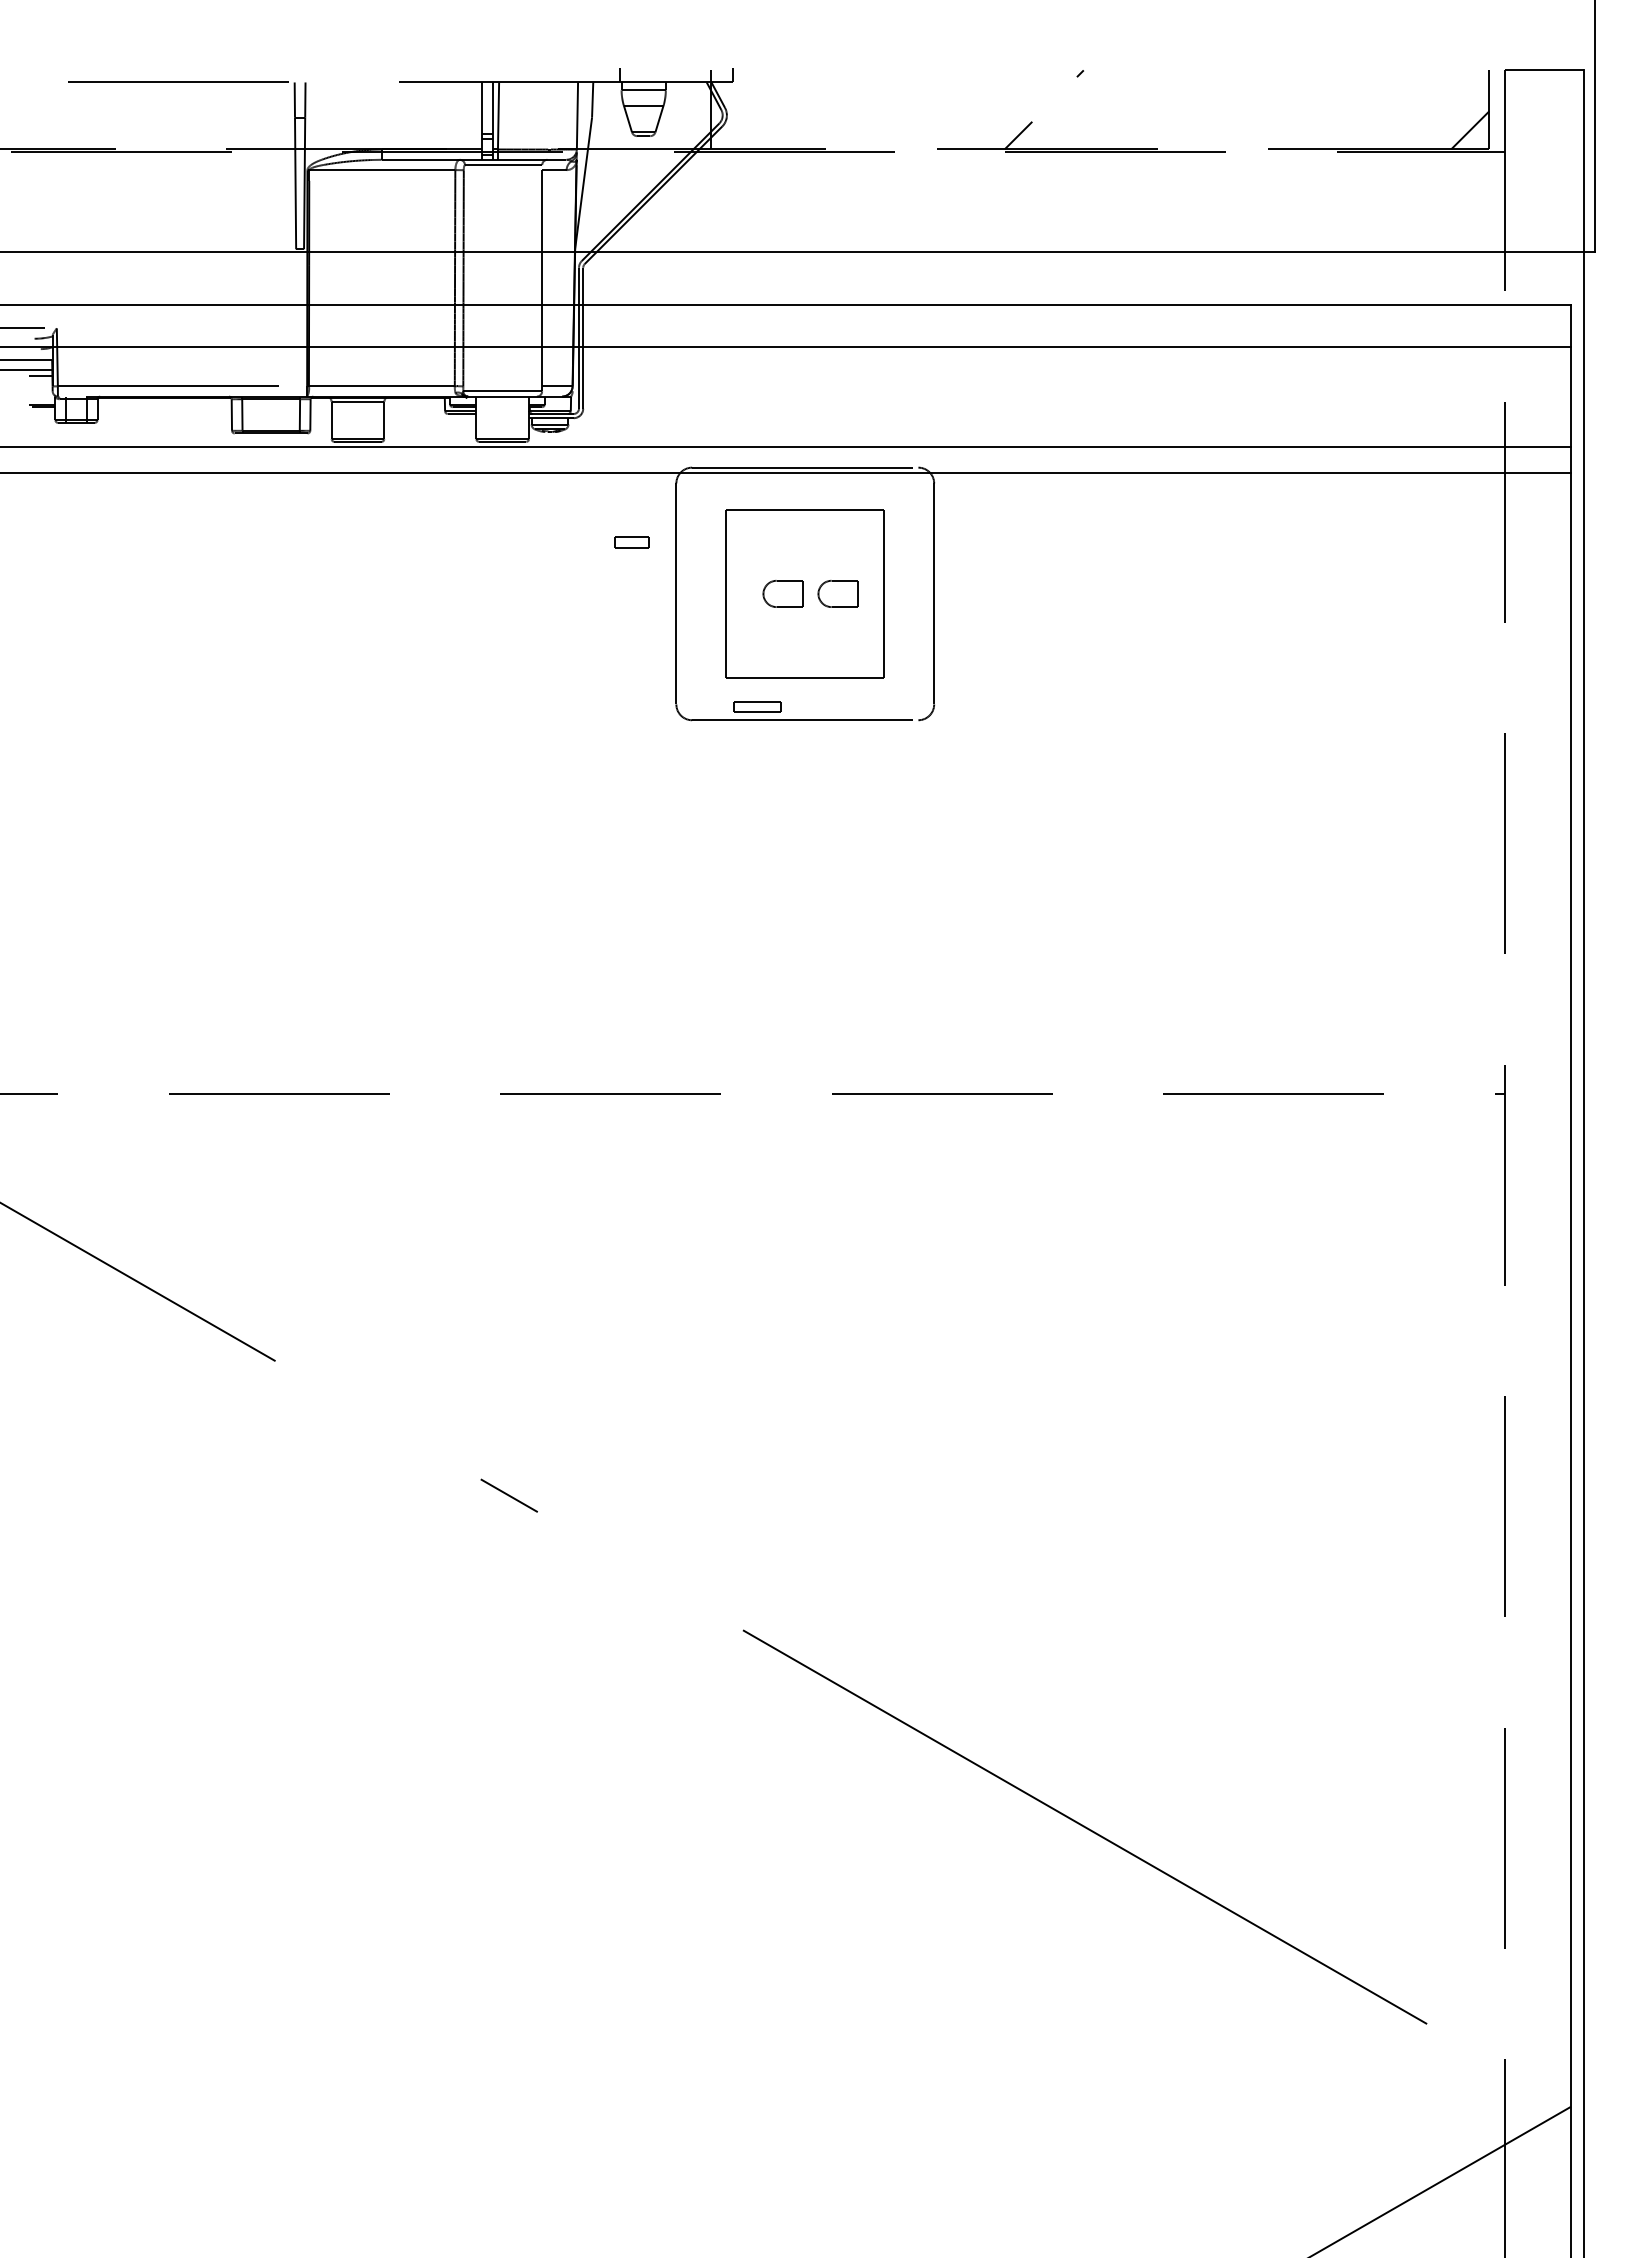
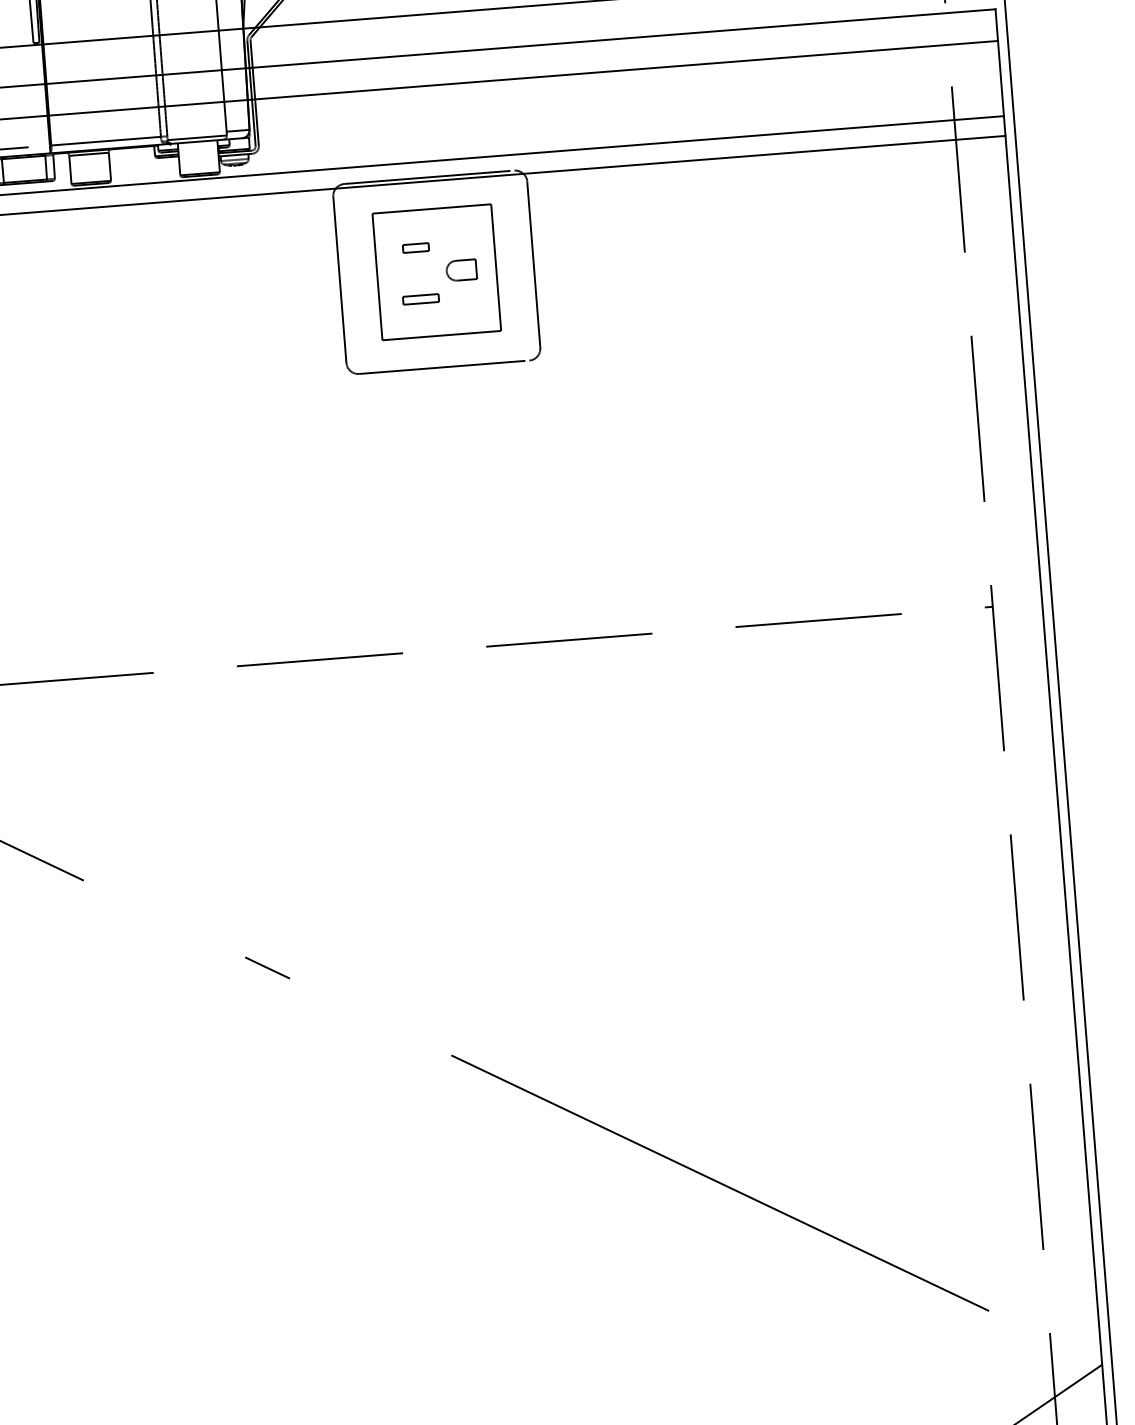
part: (631, 542) -> (415, 247), moved
part: (782, 593) -> (419, 273), removed
part: (757, 706) -> (420, 298), moved

